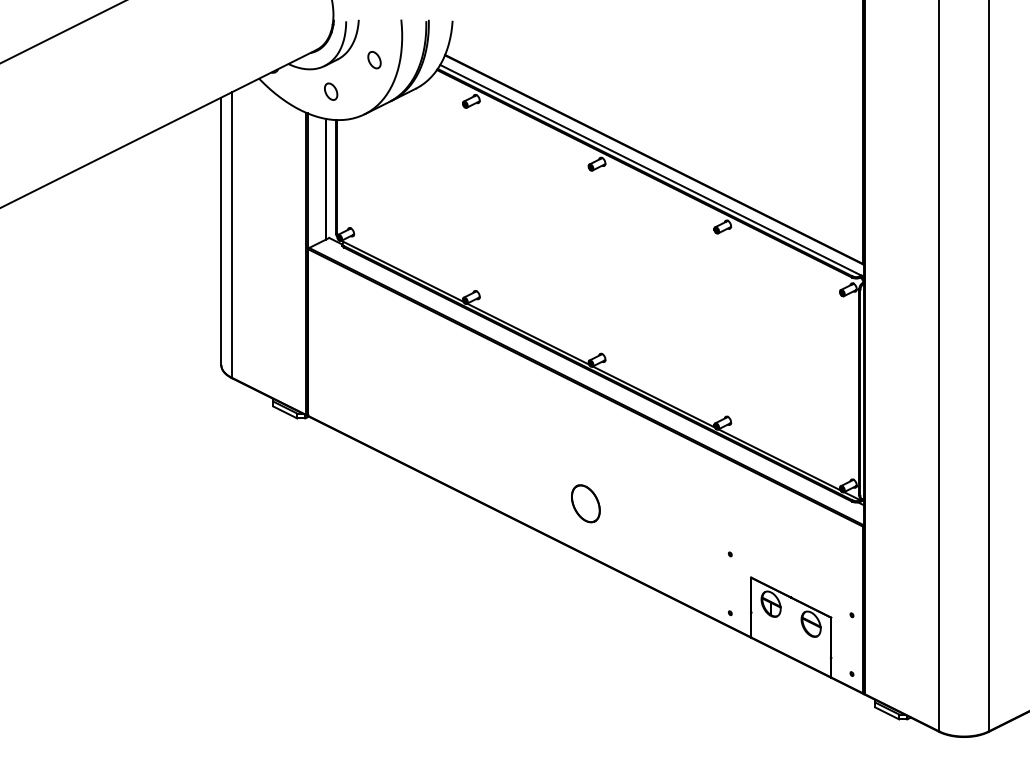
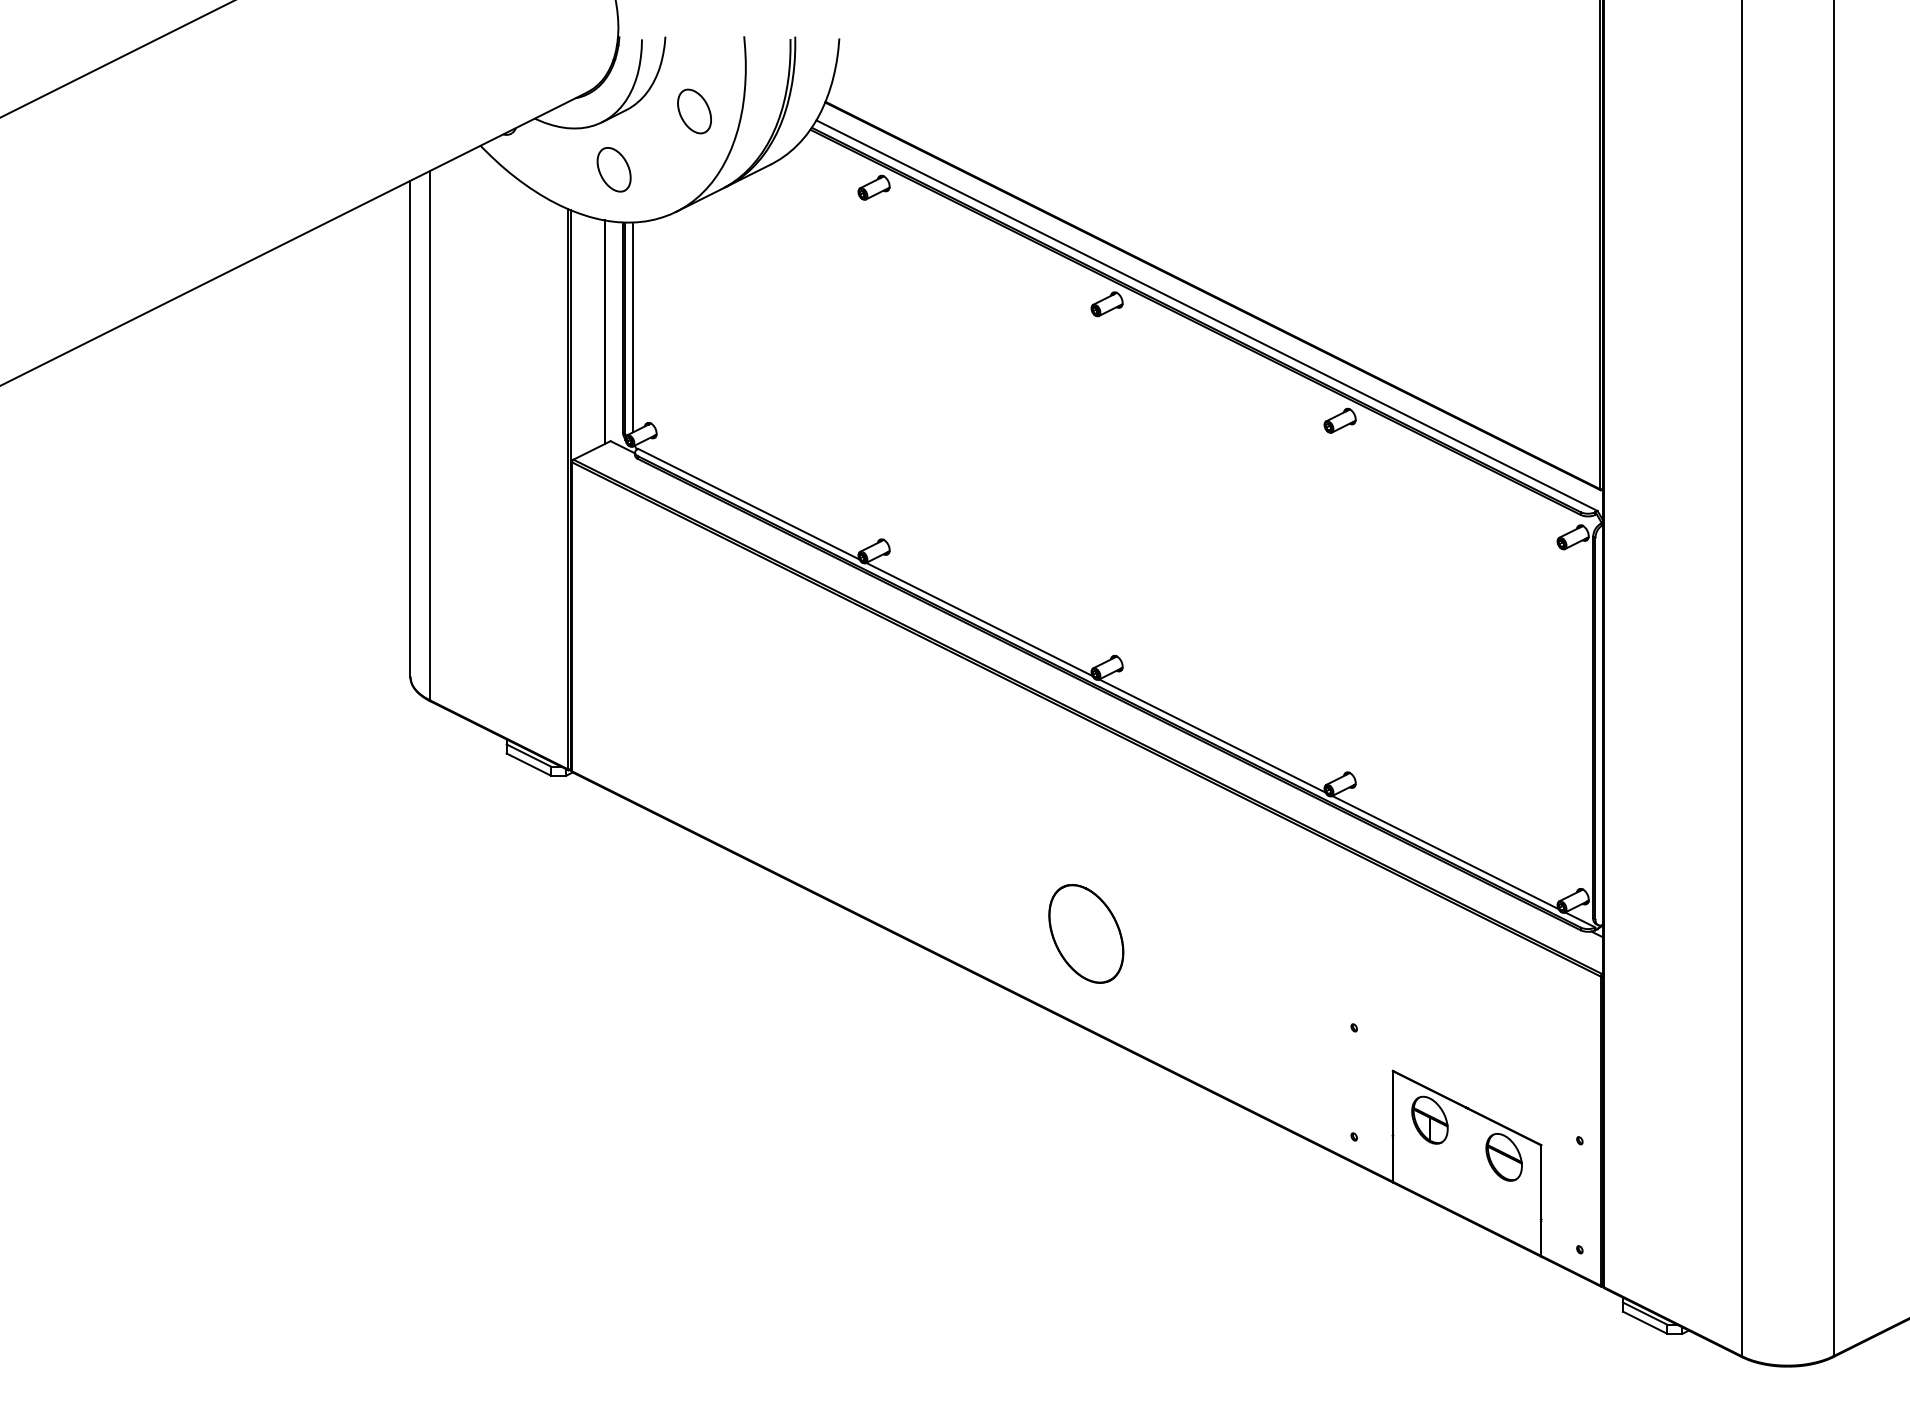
part: (374, 59) -> (694, 110), size x1.43
part: (330, 91) -> (612, 169), size x1.43
line: (341, 176) -> (633, 327), added
part: (585, 503) -> (1085, 933), size x1.43

